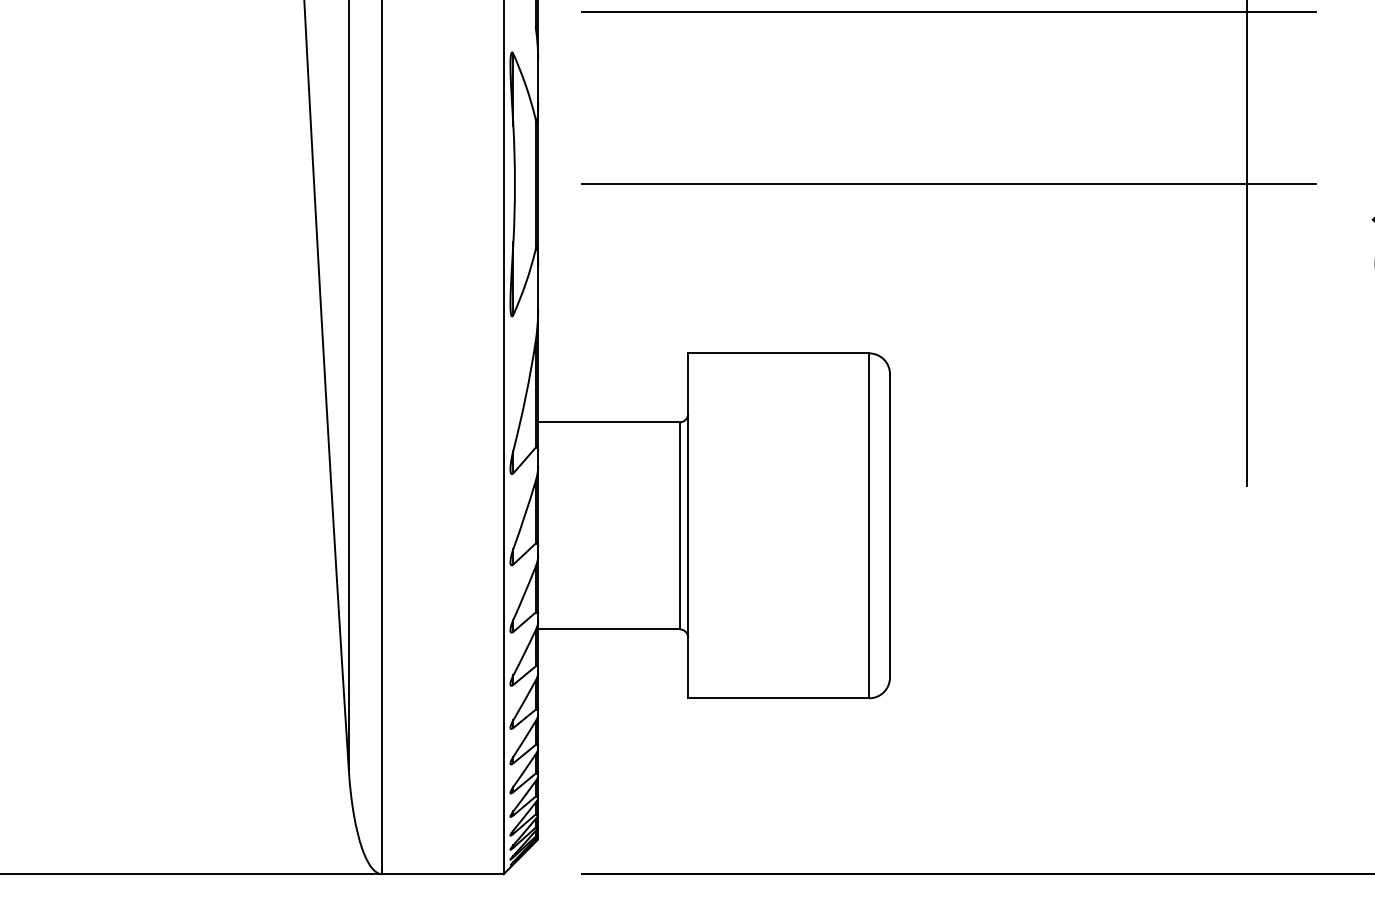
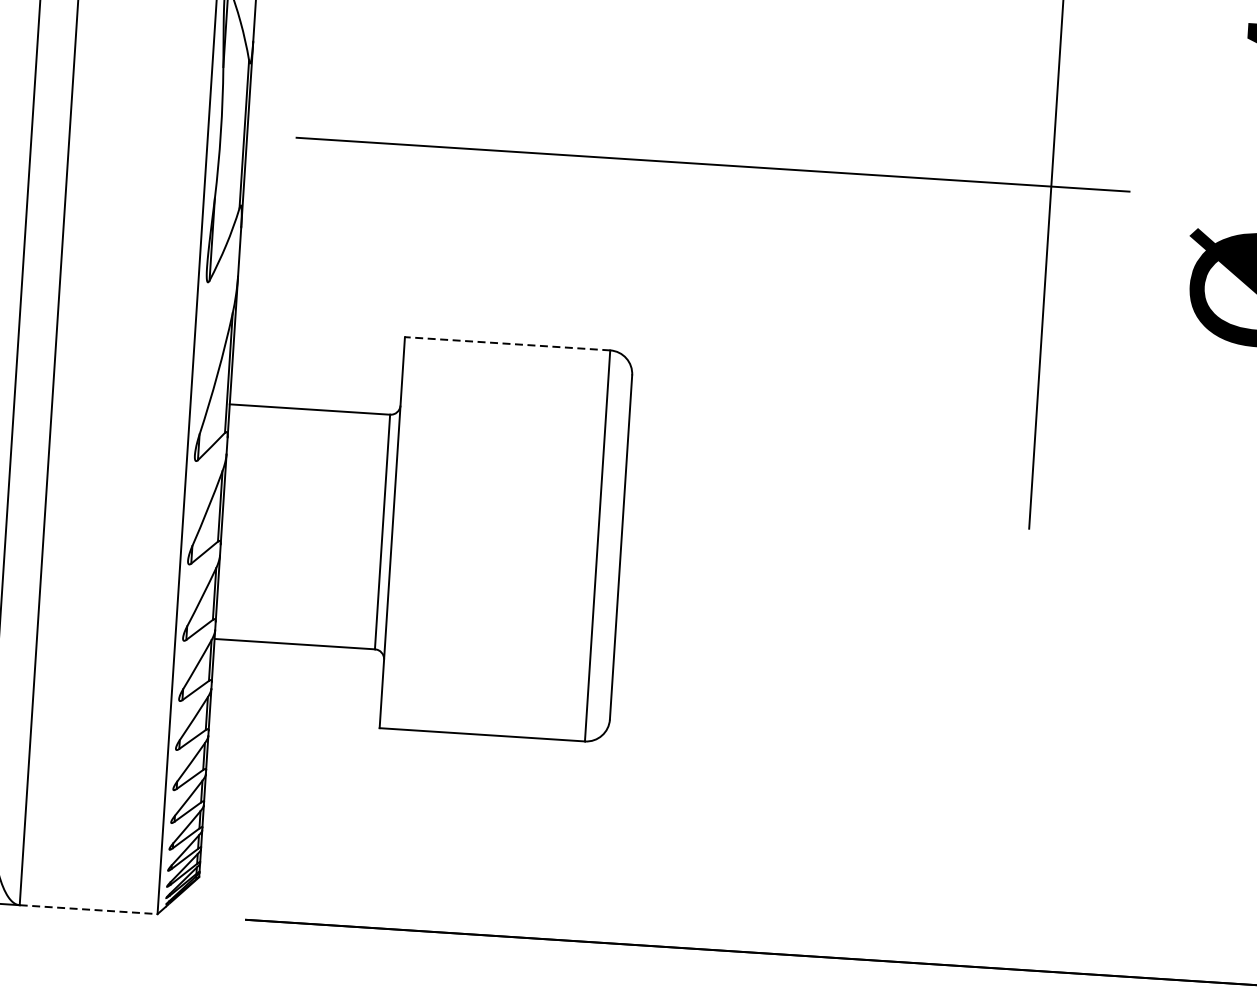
line: (778, 353) -> (507, 343), solid -> dashed
line: (442, 874) -> (88, 909), solid -> dashed

